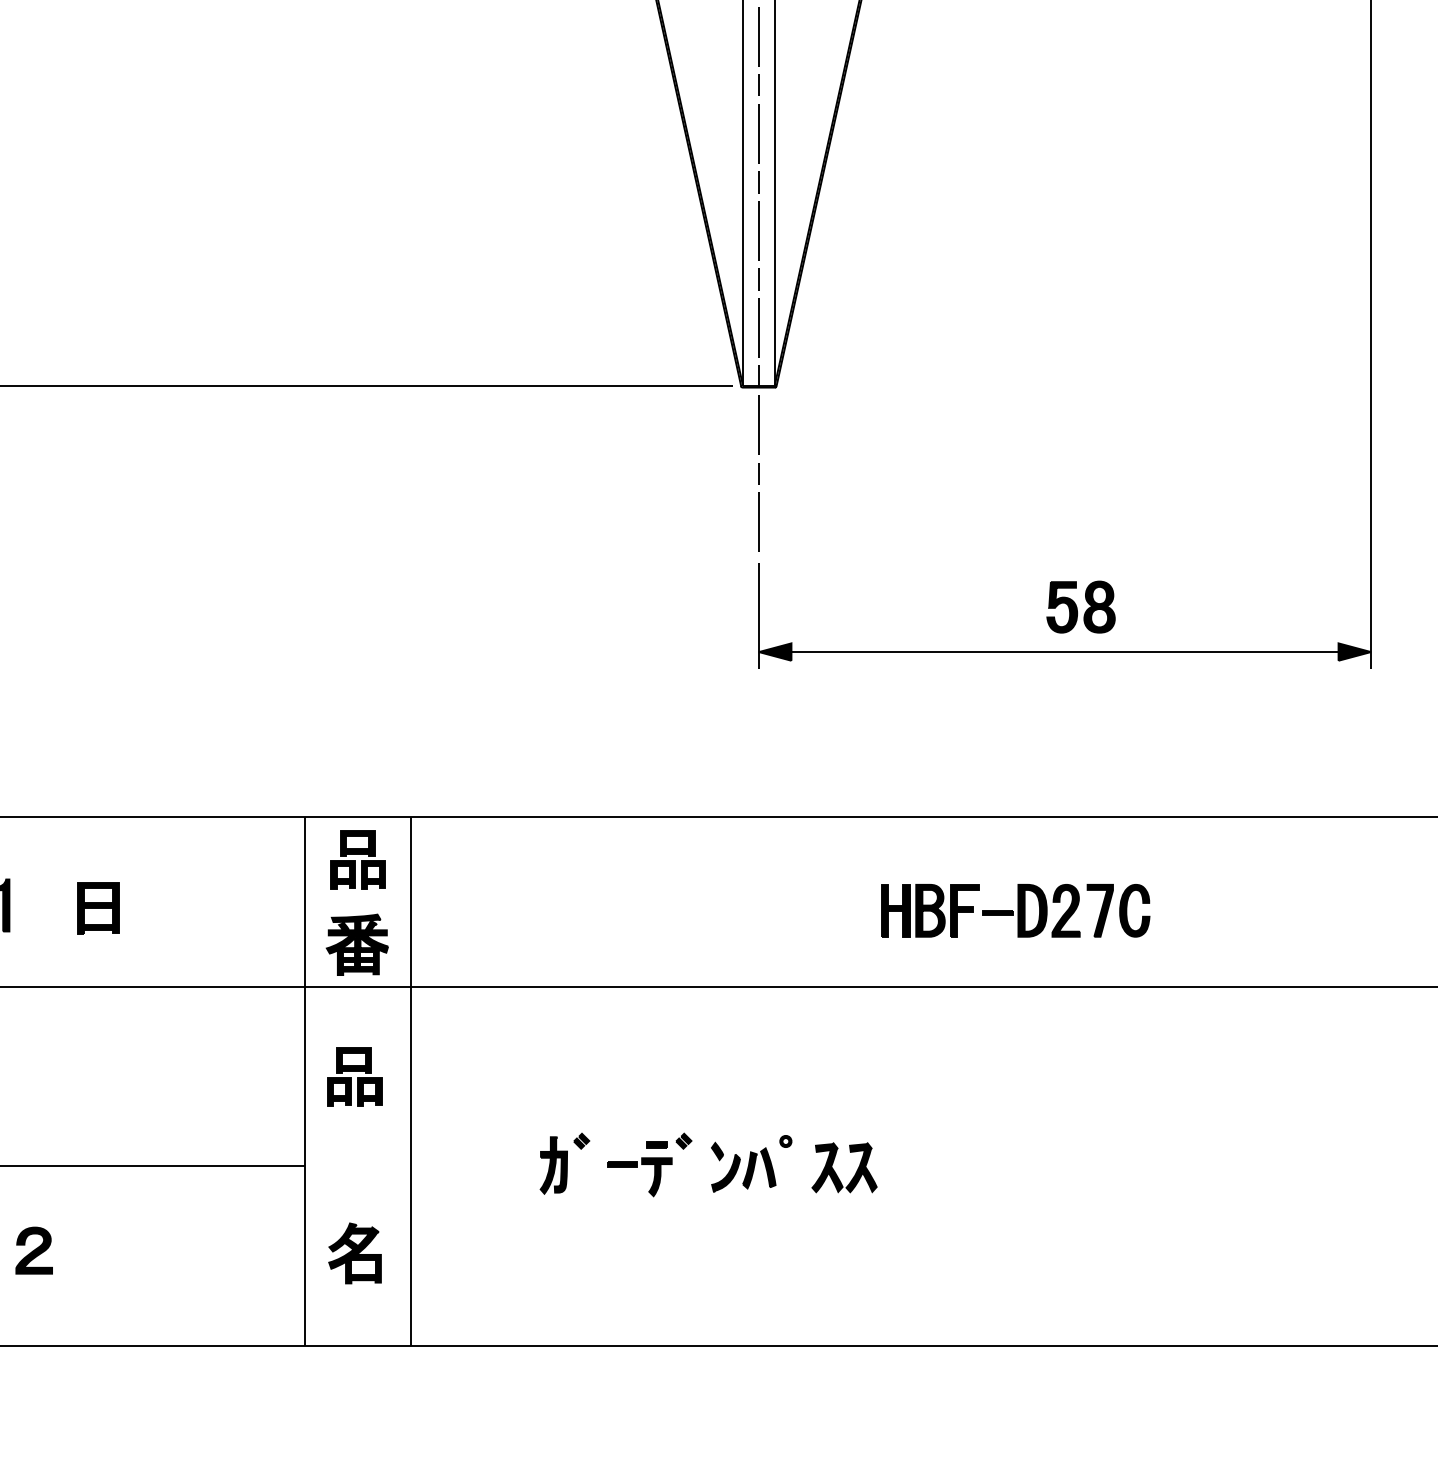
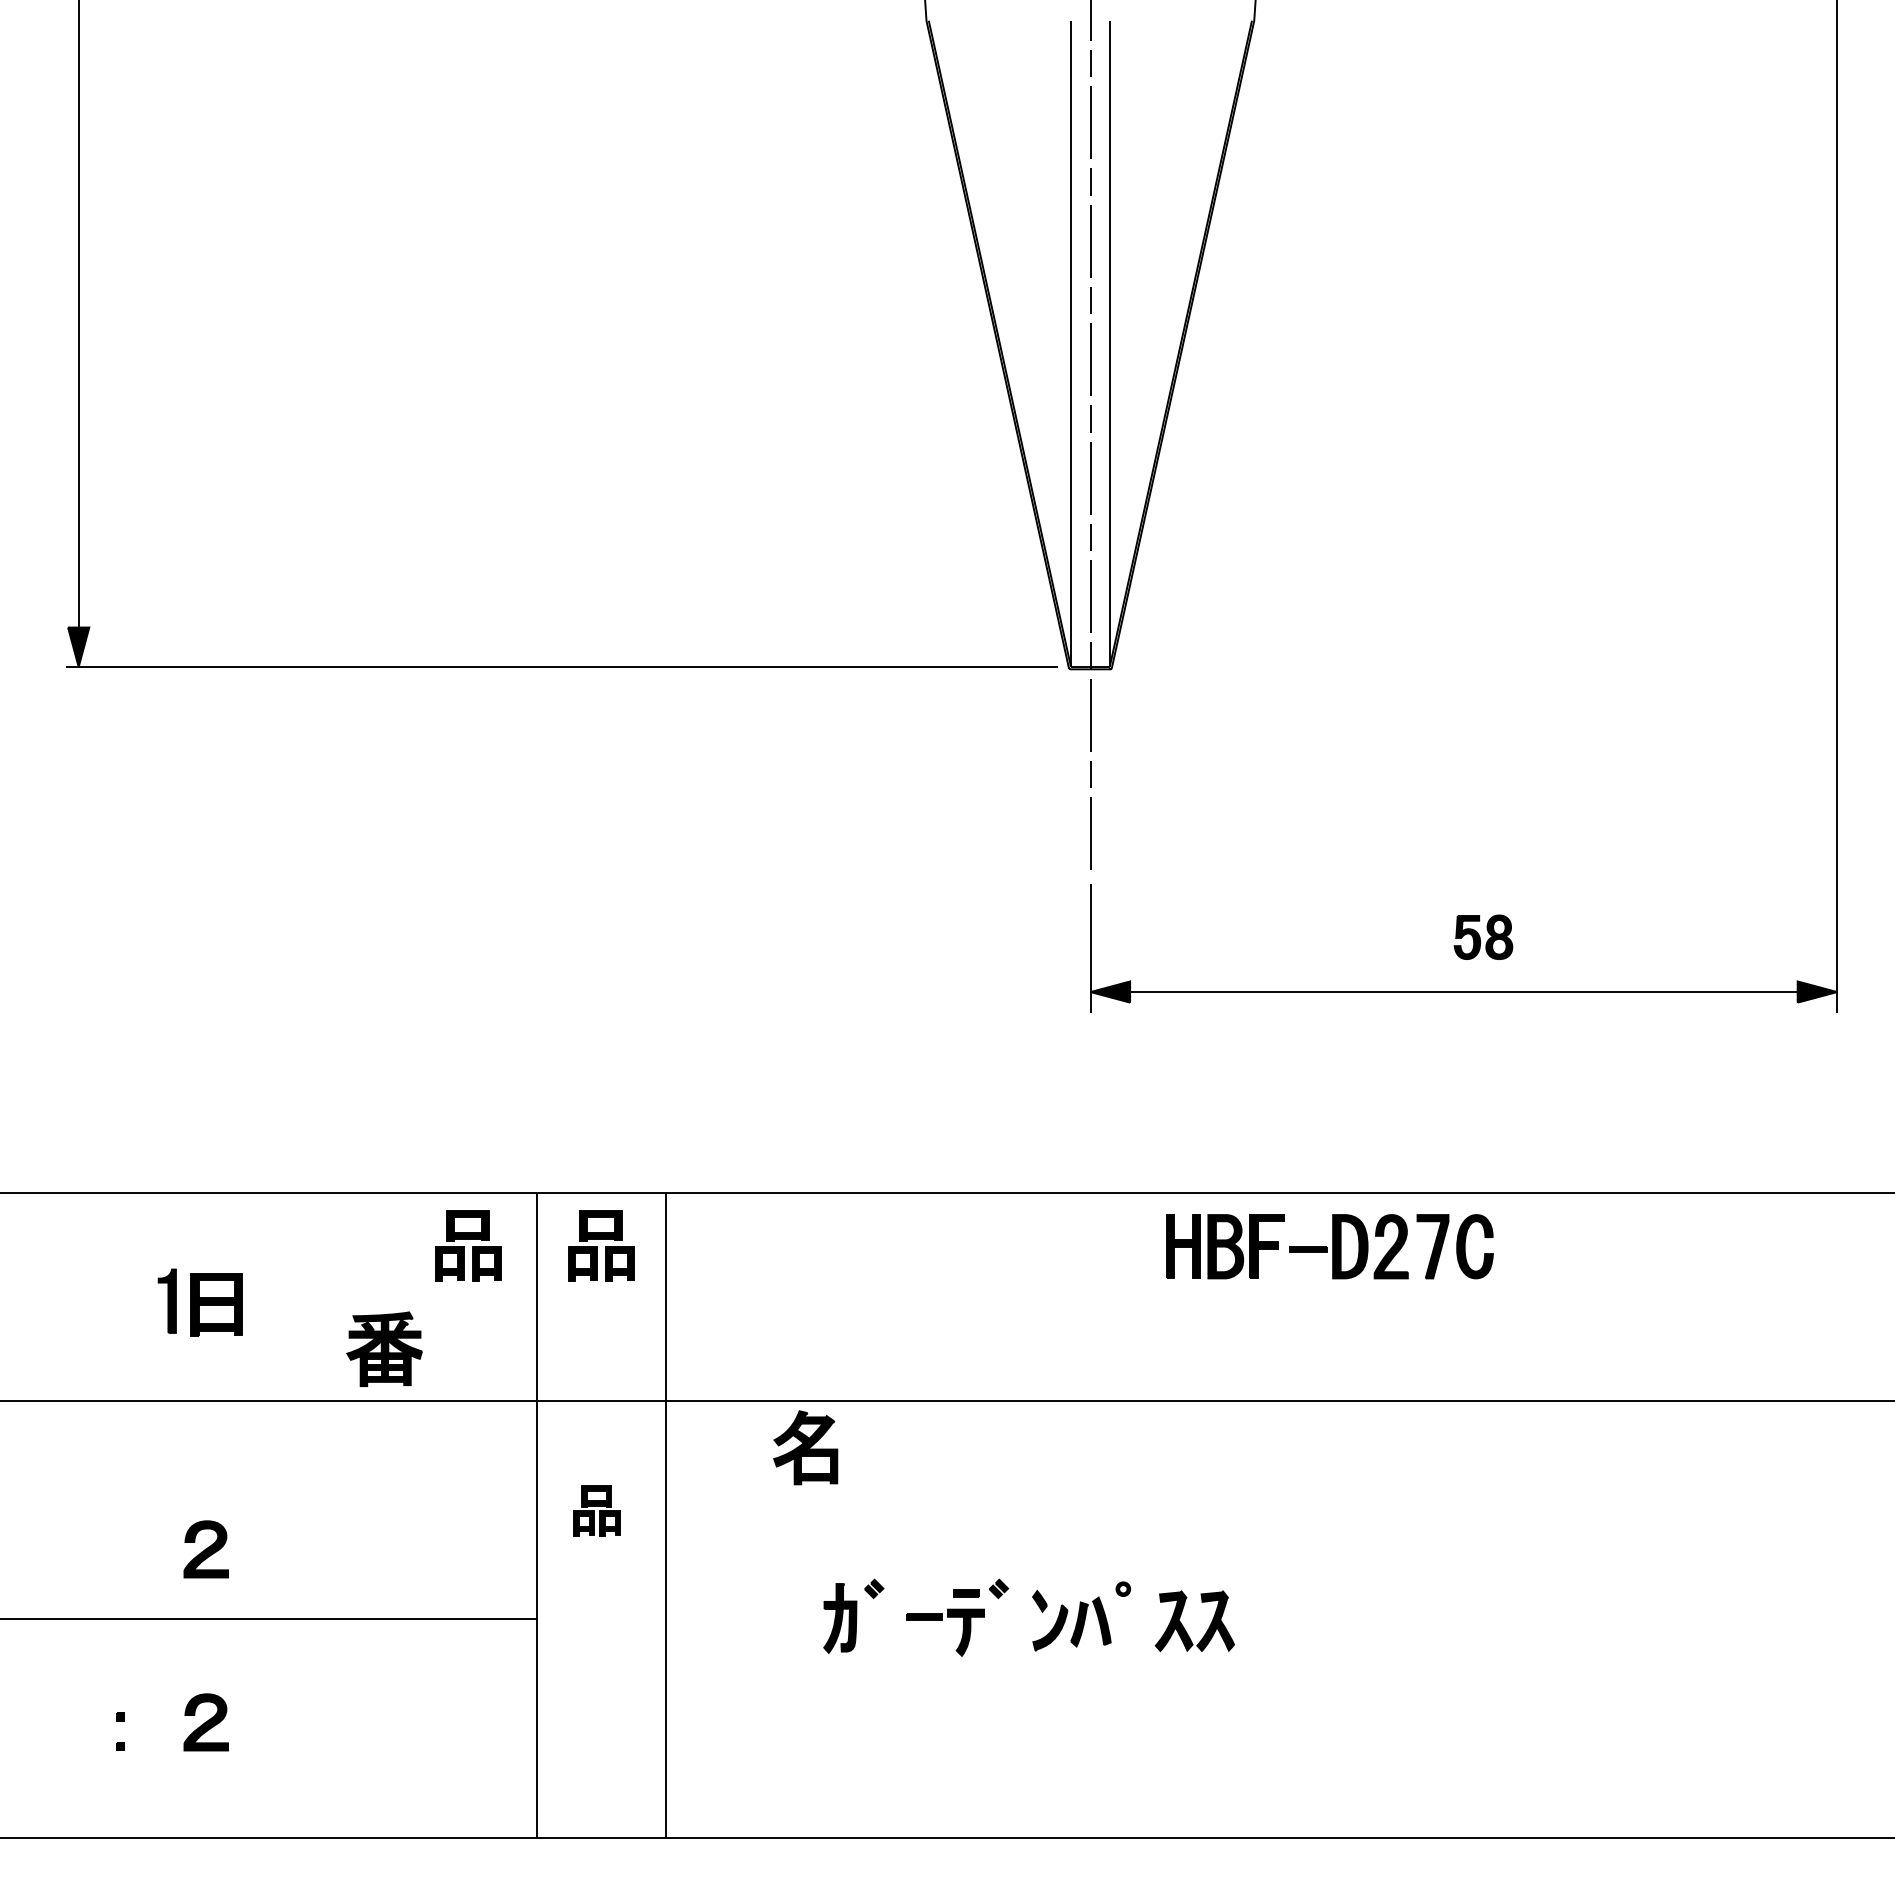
part: (1081, 607) -> (1483, 937), size x0.7
part: (249, 859) -> (468, 1245), added
part: (98, 908) -> (216, 1304), moved
part: (1015, 910) -> (1329, 1246), moved
part: (357, 944) -> (384, 1348), moved
part: (354, 1076) -> (596, 1510), size x0.7
part: (33, 1108) -> (205, 1549), added
part: (354, 1253) -> (805, 1447), moved

